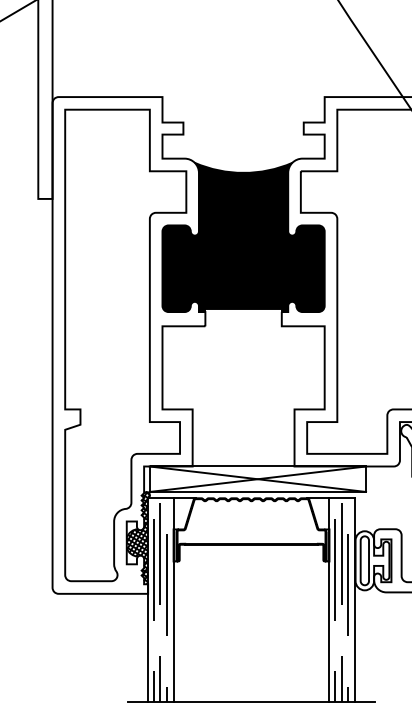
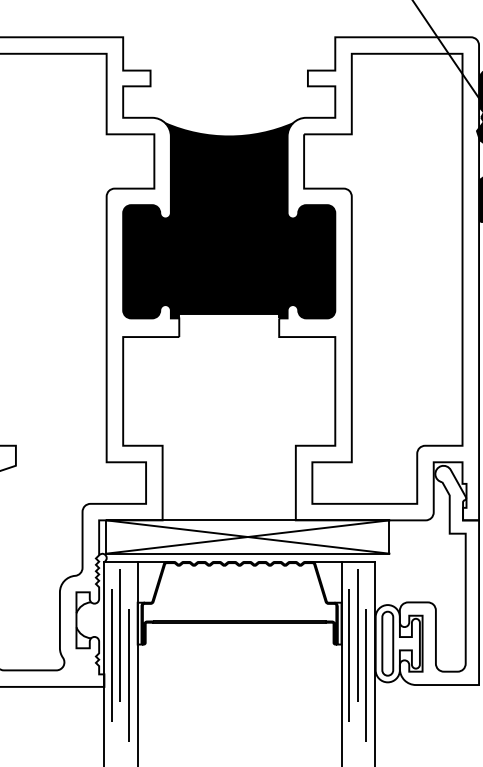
hatch: (137, 538) -> (90, 614), removed

